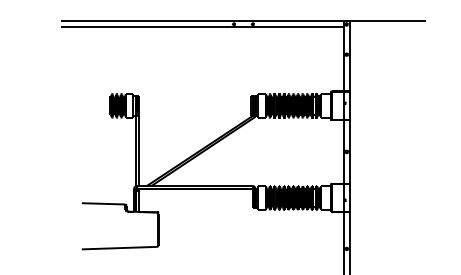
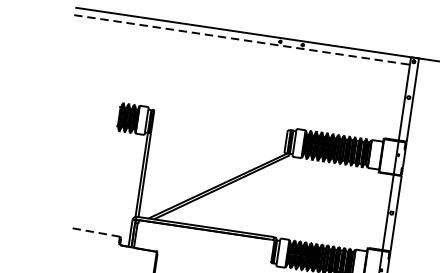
line: (202, 27) -> (242, 40), solid -> dashed
line: (103, 203) -> (93, 231), solid -> dashed

